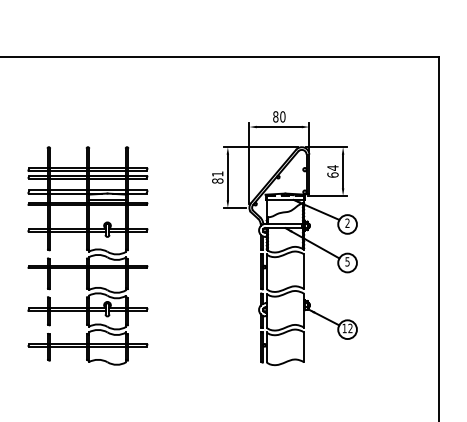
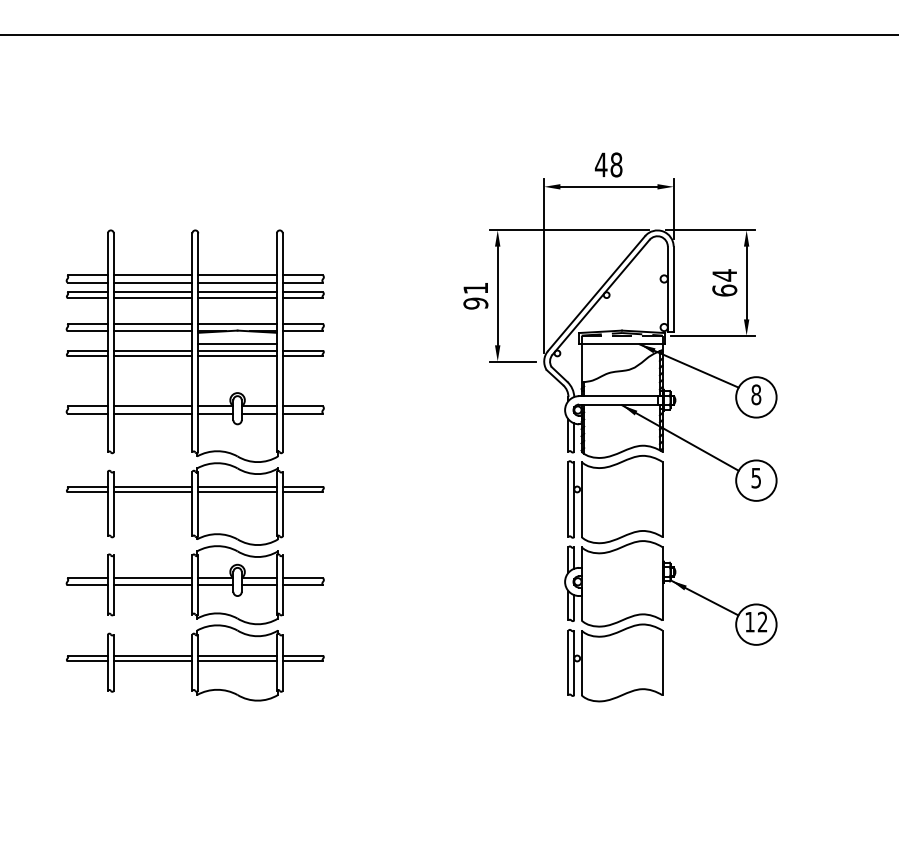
text: (278, 116) -> (607, 164), 80 -> 48
text: (217, 180) -> (475, 302), 81 -> 91
text: (347, 223) -> (756, 395), 2 -> 8

